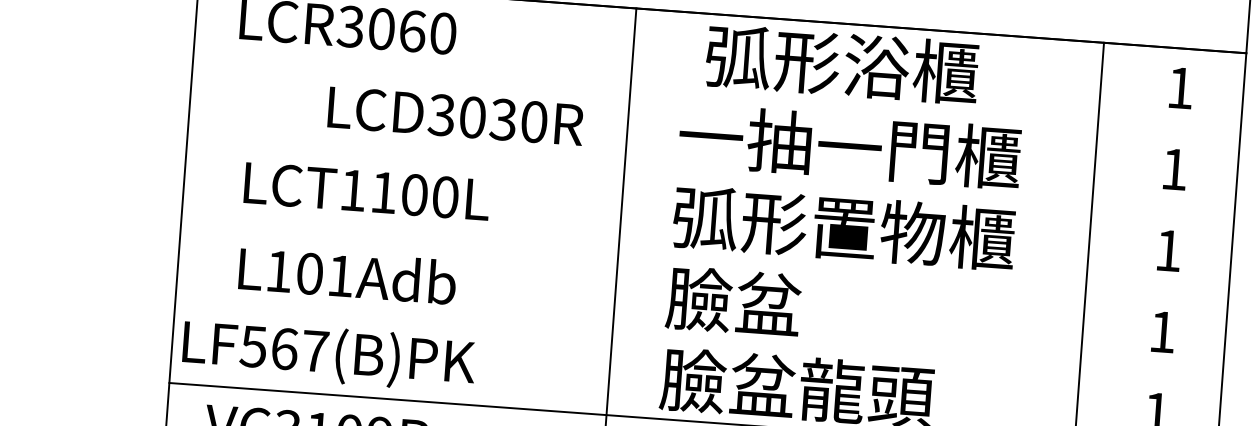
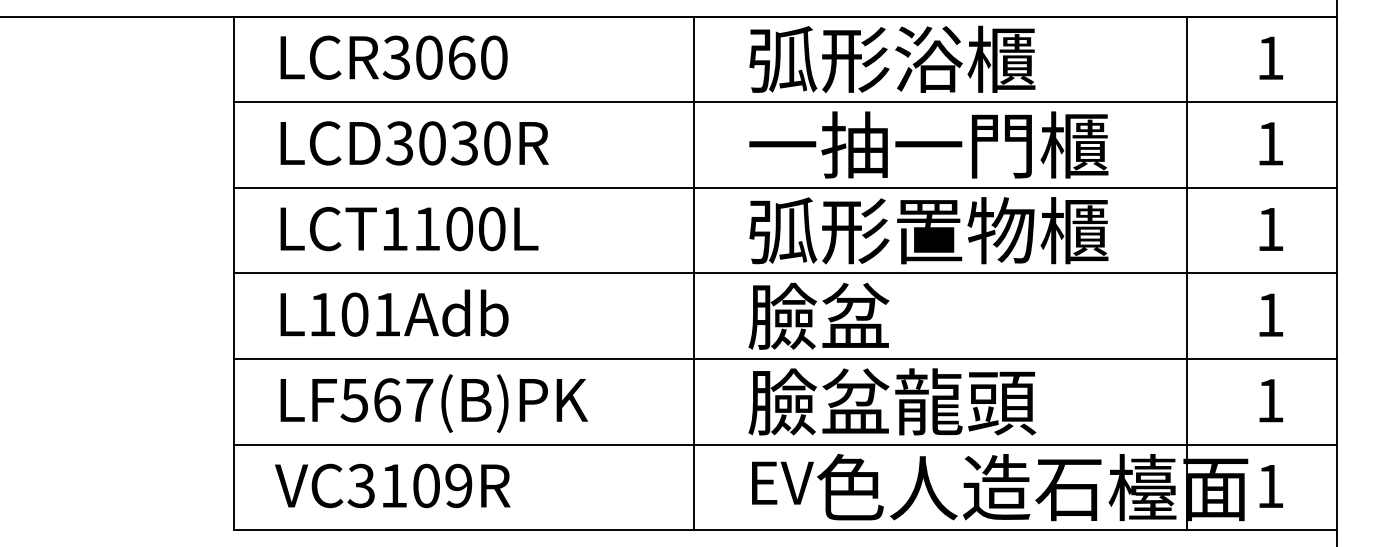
text: (842, 63) -> (892, 58), moved
line: (716, 96) -> (785, 102), added
text: (455, 116) -> (414, 143), moved
line: (710, 177) -> (785, 187), added
text: (367, 191) -> (409, 229), moved
line: (704, 258) -> (785, 273), added
text: (347, 274) -> (394, 312), moved
line: (698, 340) -> (785, 359), added
text: (328, 355) -> (433, 403), moved

